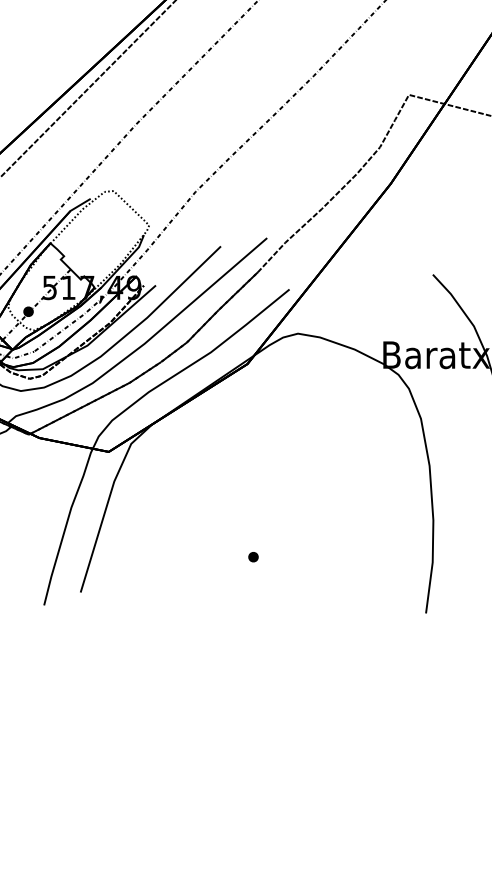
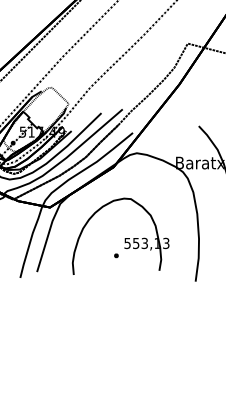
part: (262, 512) -> (120, 235), added

